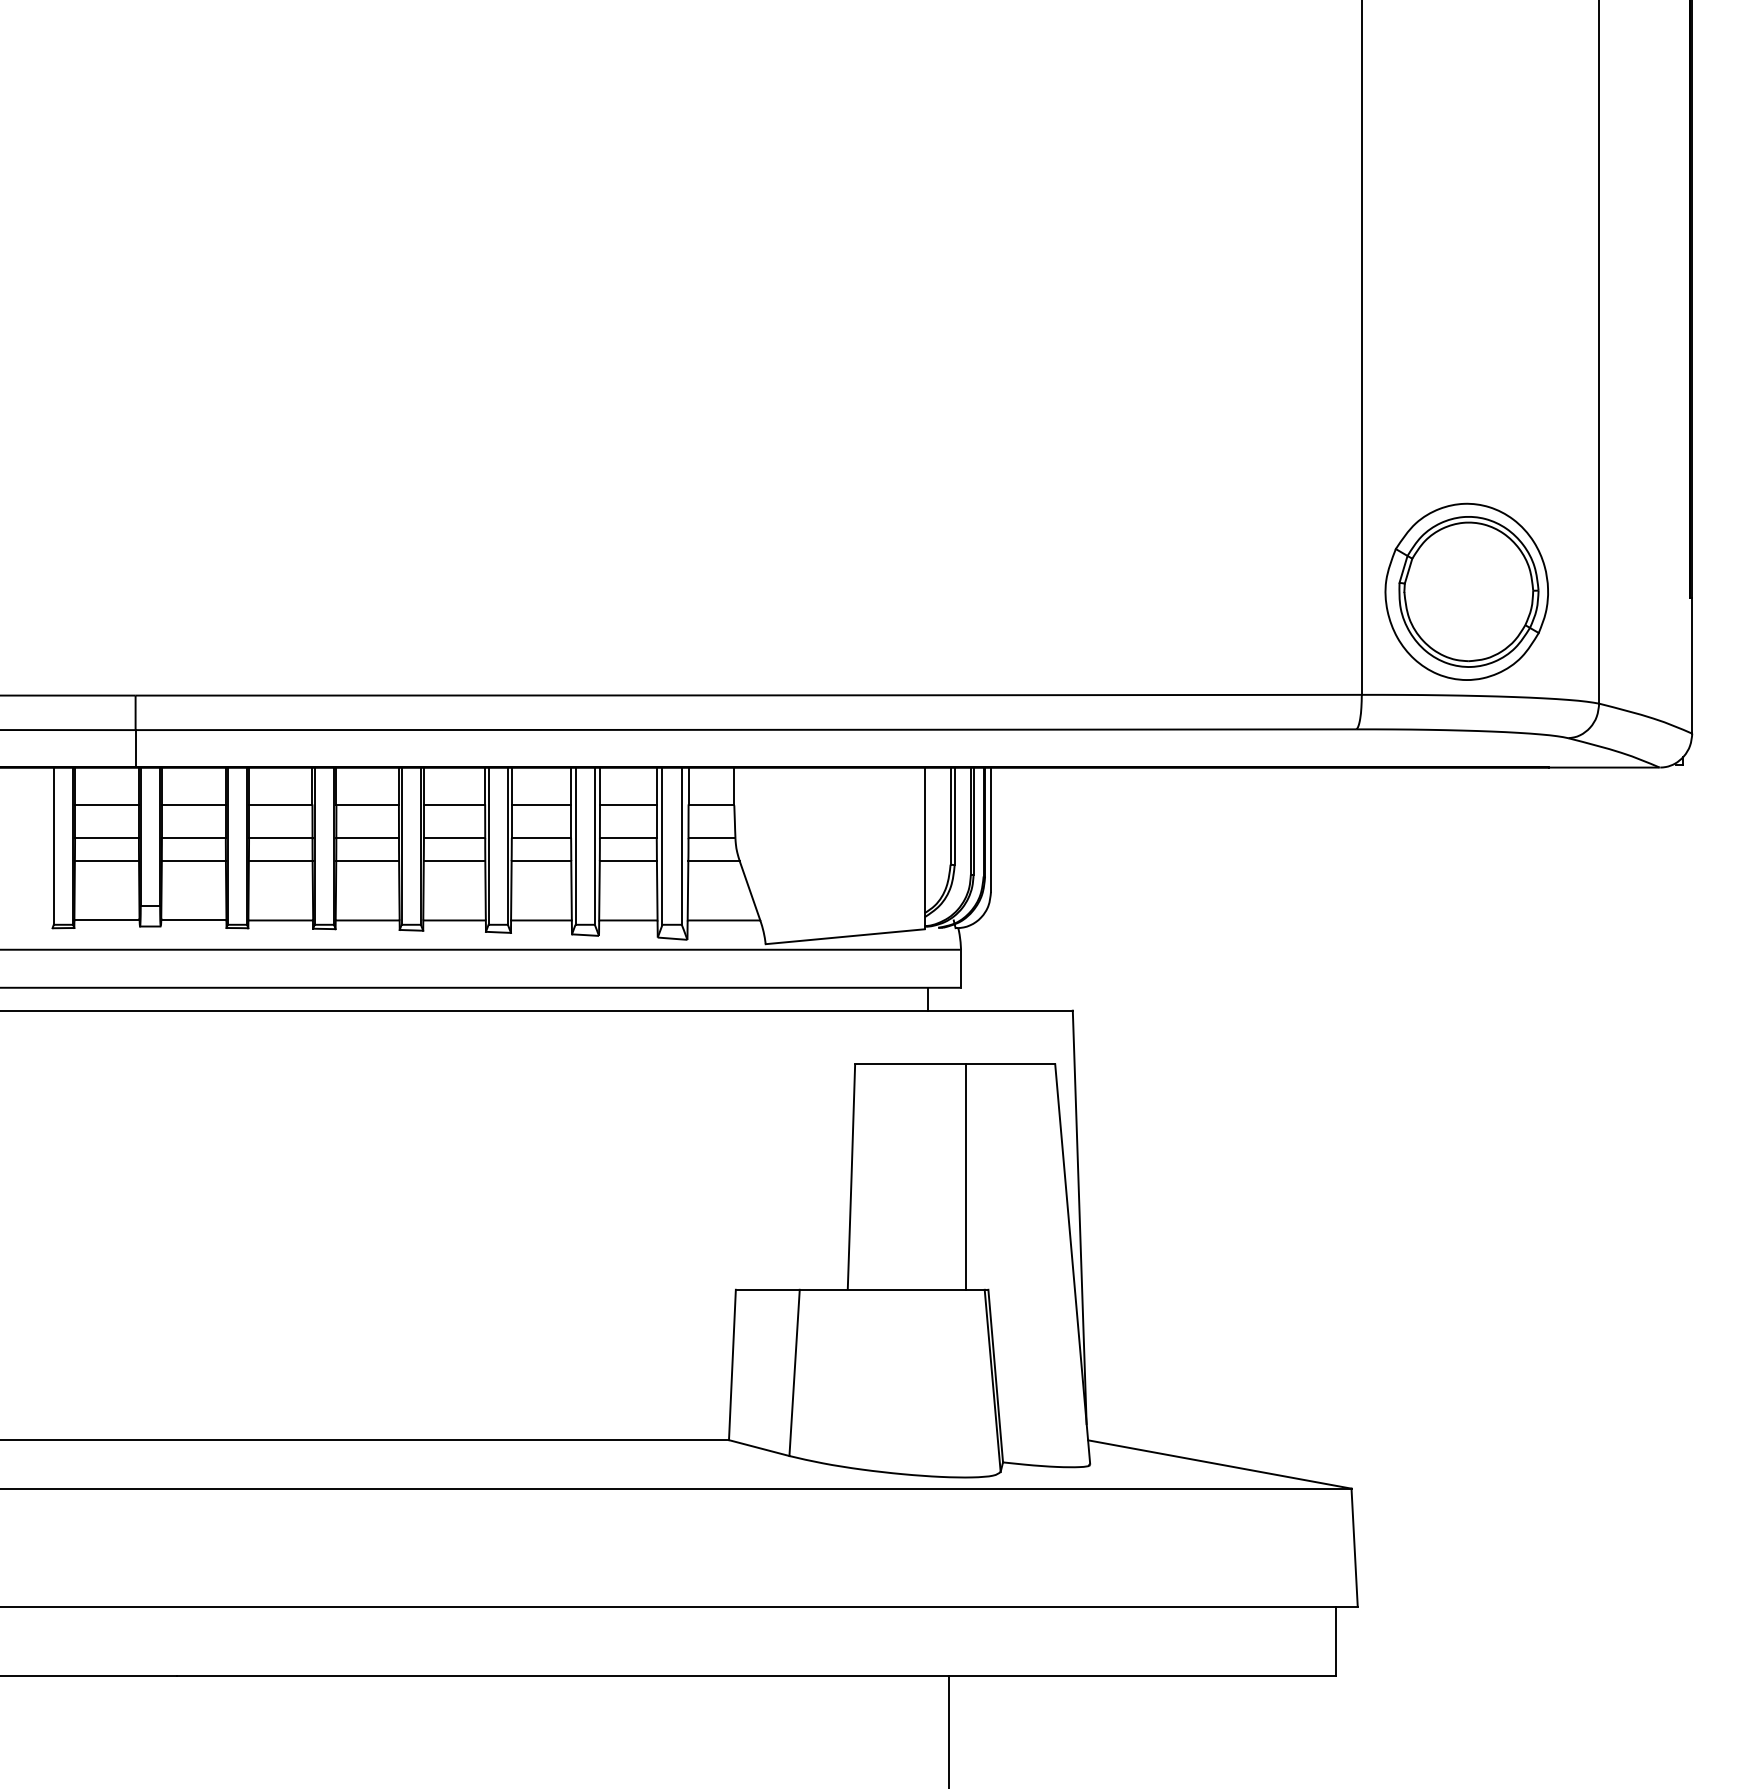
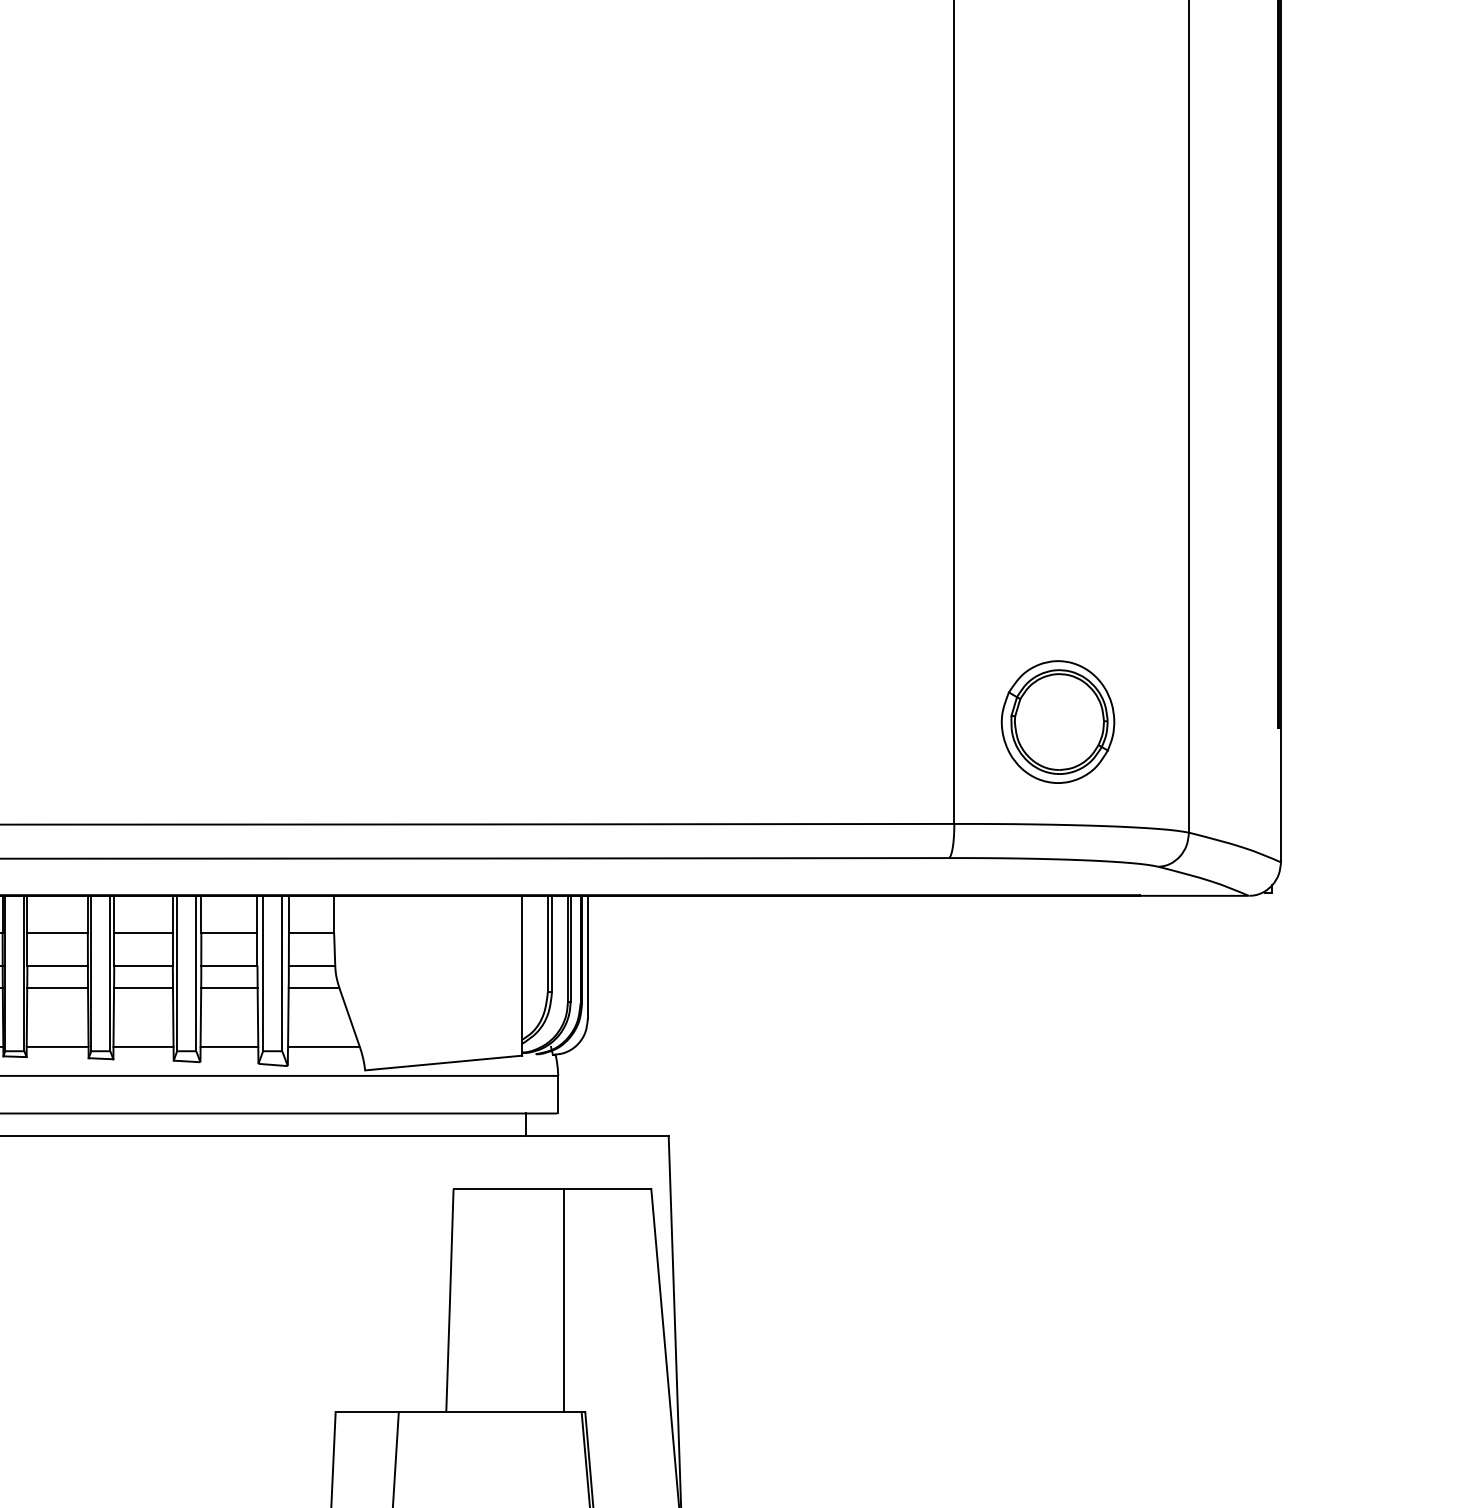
part: (1466, 591) -> (1057, 721), size x0.7

